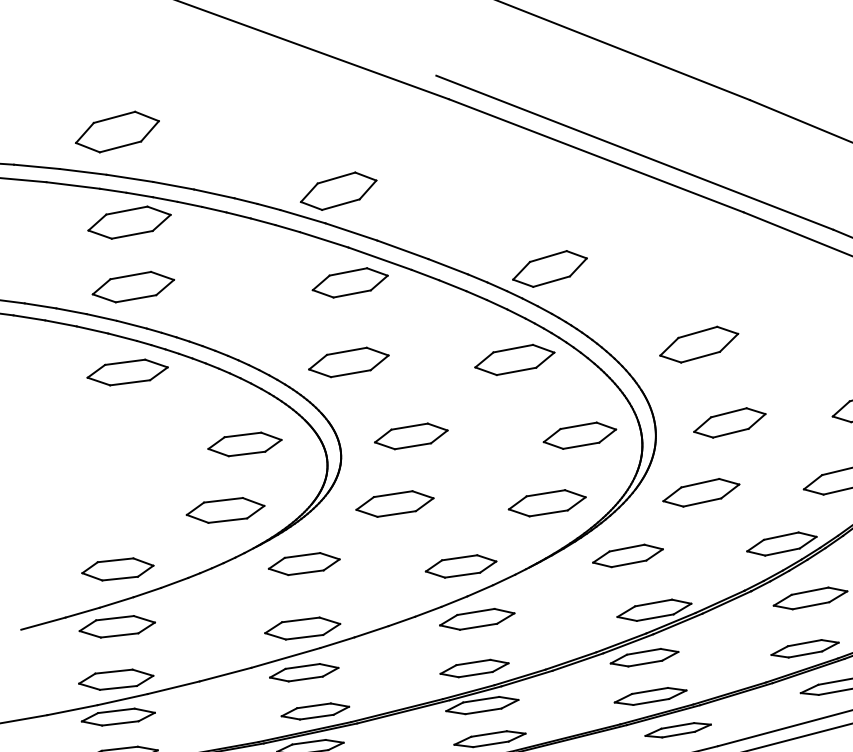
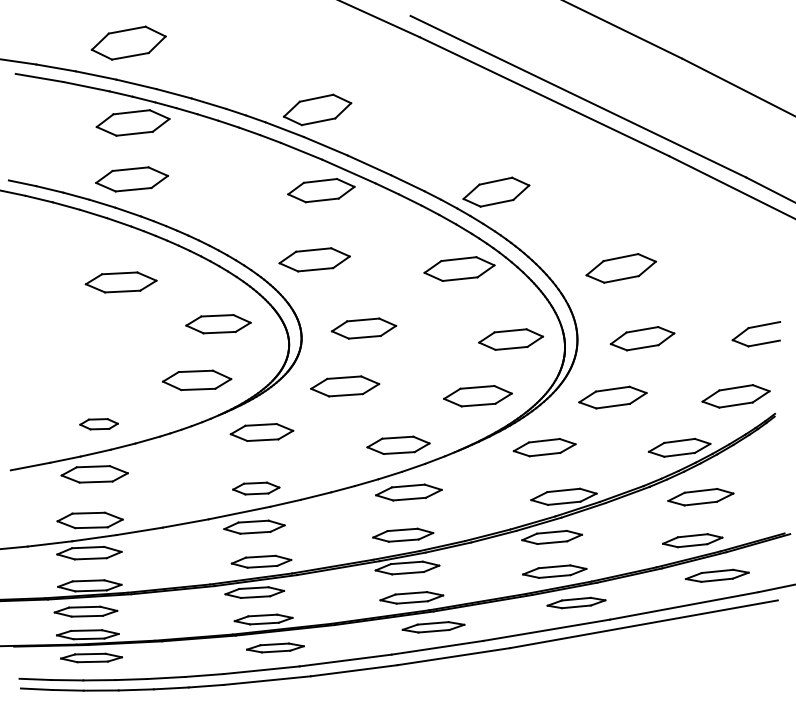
part: (126, 372) -> (120, 282), moved
part: (117, 568) -> (98, 423), size x0.6
part: (303, 628) -> (256, 488), size x0.7

